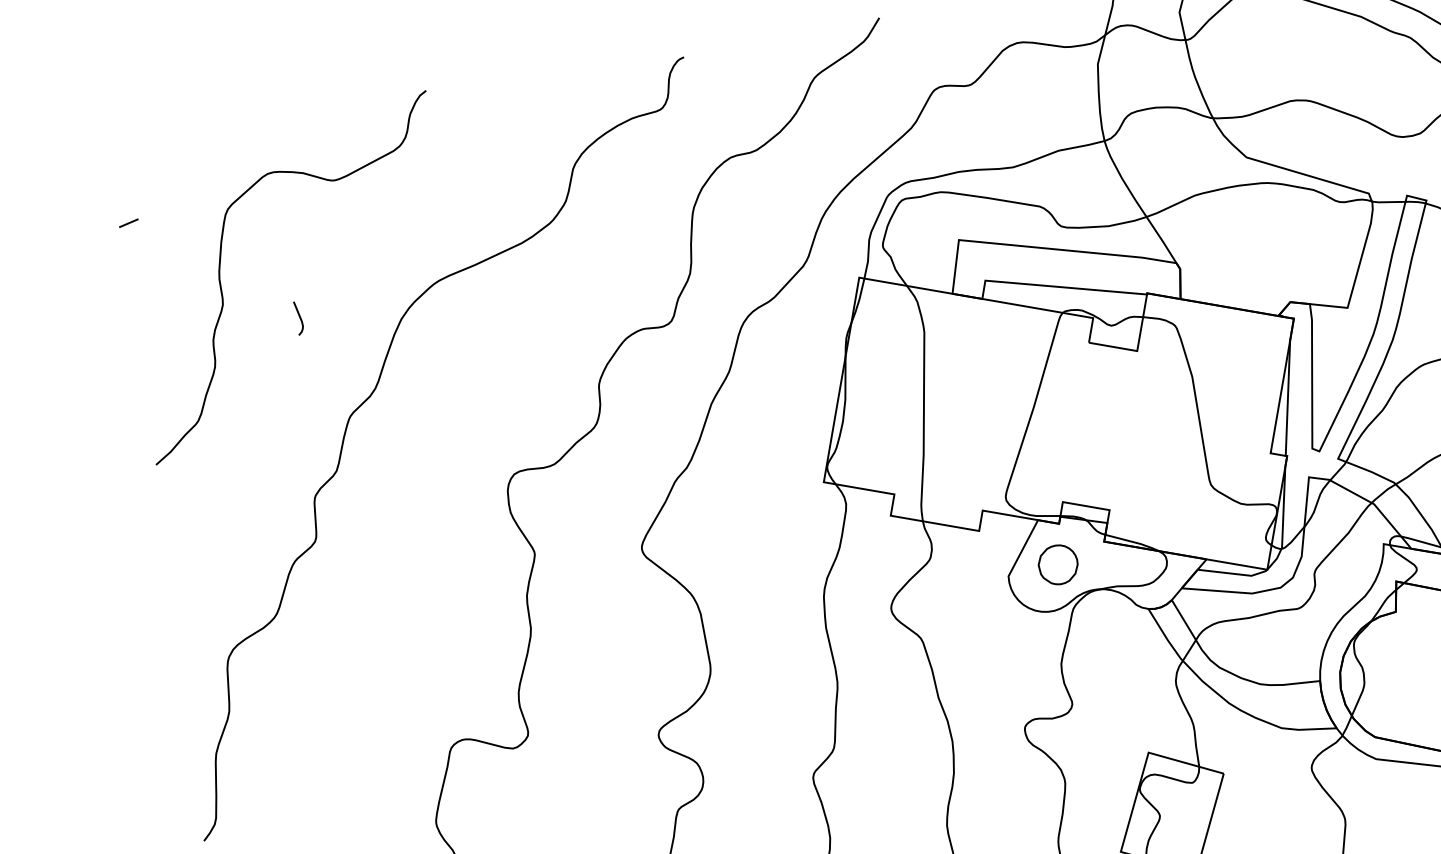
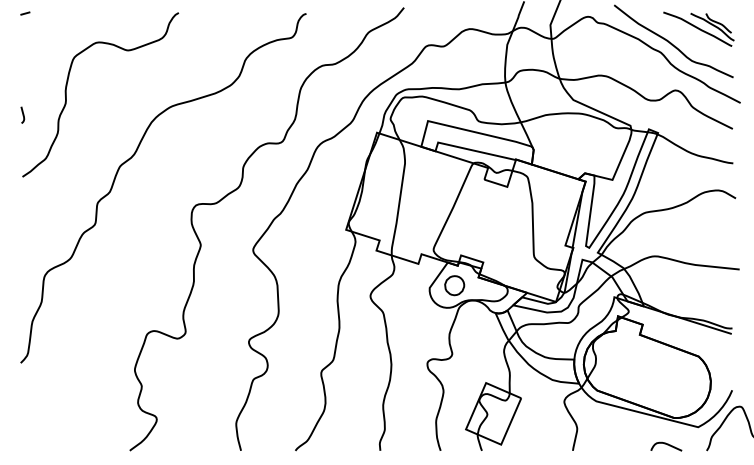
line: (129, 223) -> (25, 13), moved
curve: (298, 317) -> (22, 114), moved

